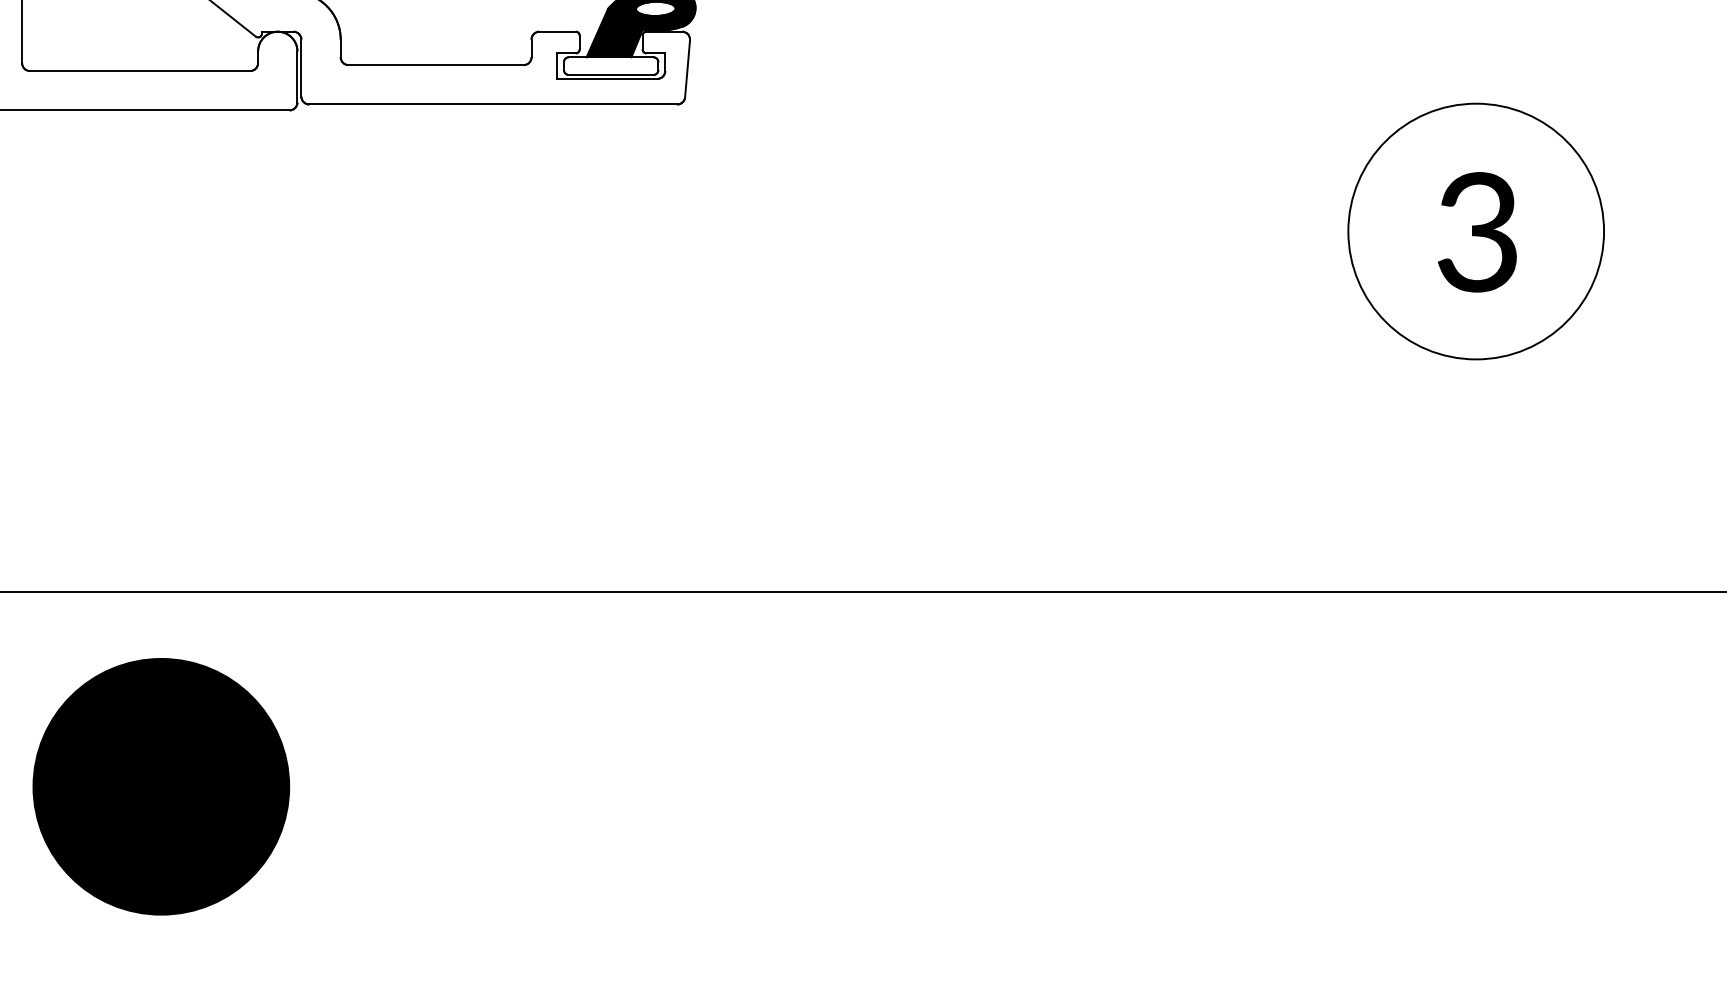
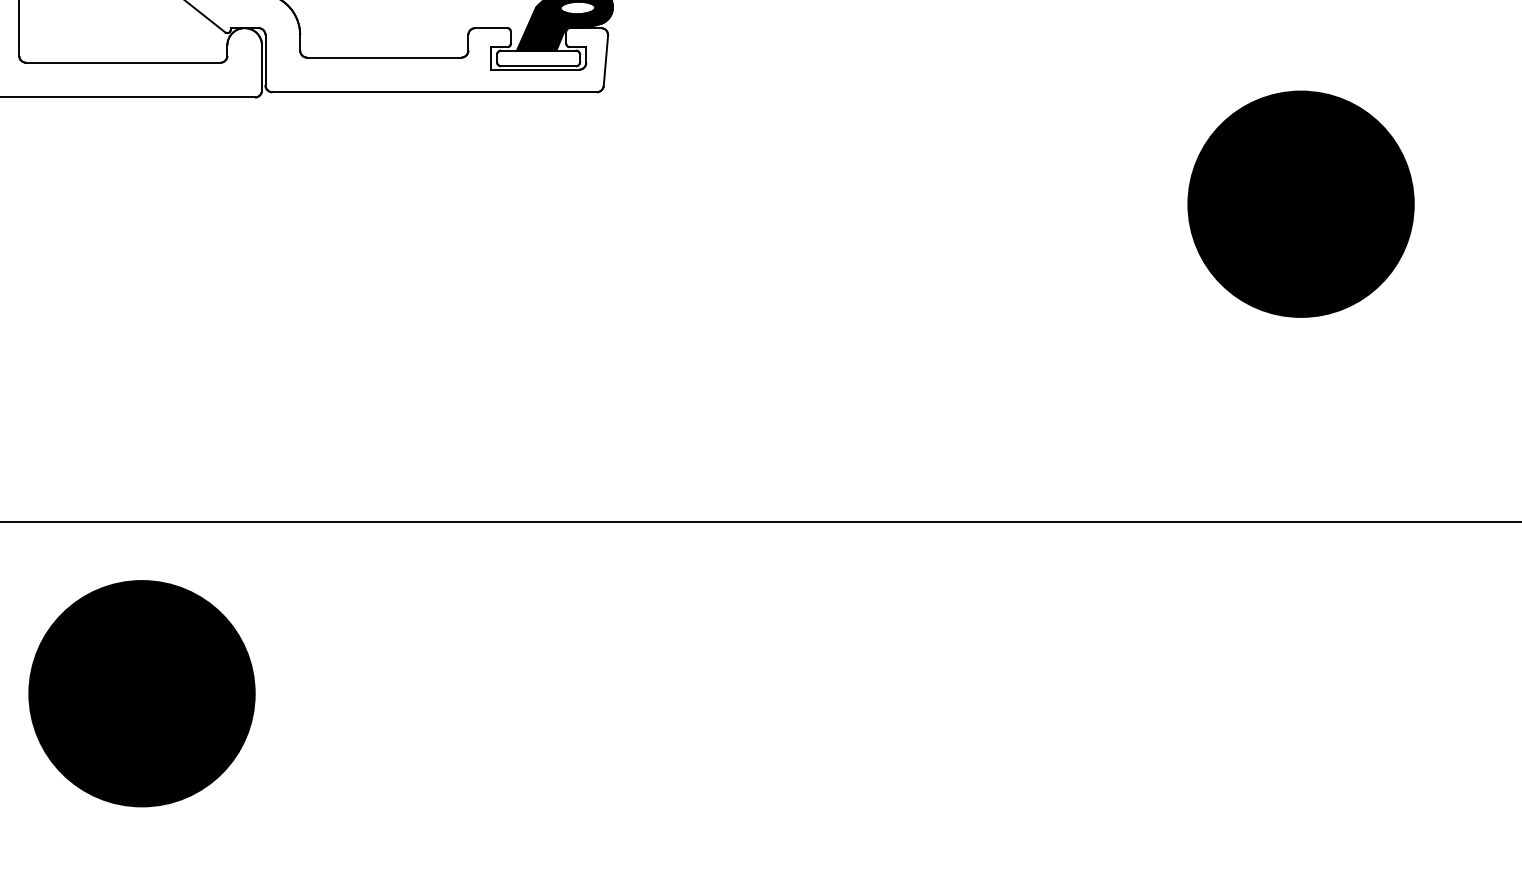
fill: (1476, 231) -> (1301, 204), added

